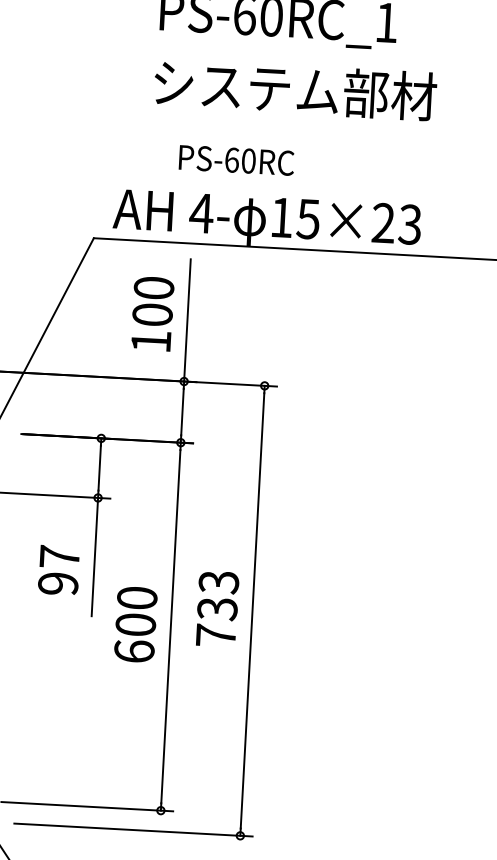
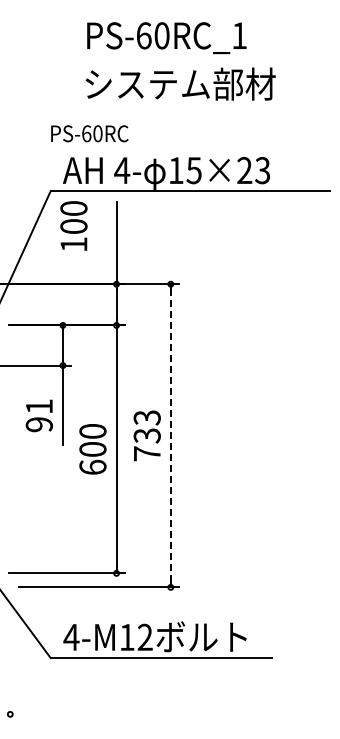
text: (236, 160) -> (89, 133), moved
text: (152, 313) -> (73, 225), moved
text: (59, 556) -> (39, 406), 97 -> 91
line: (252, 610) -> (170, 435), solid -> dashed

